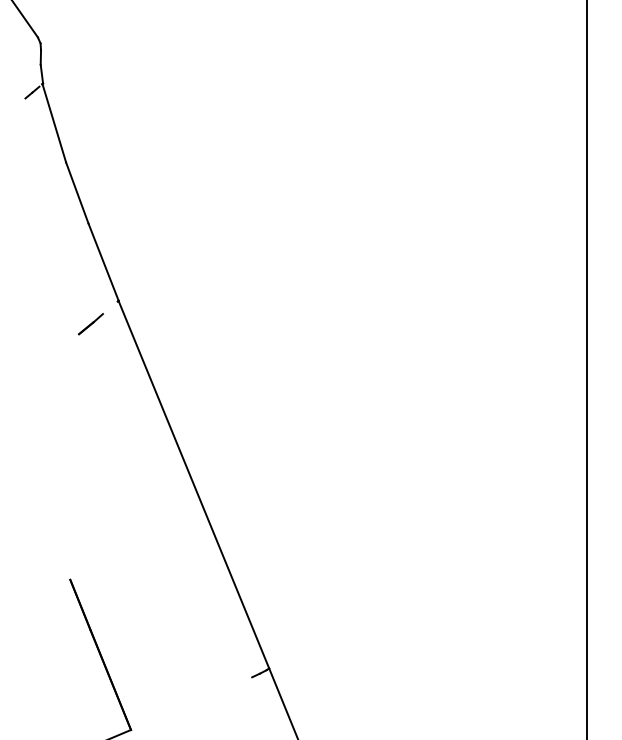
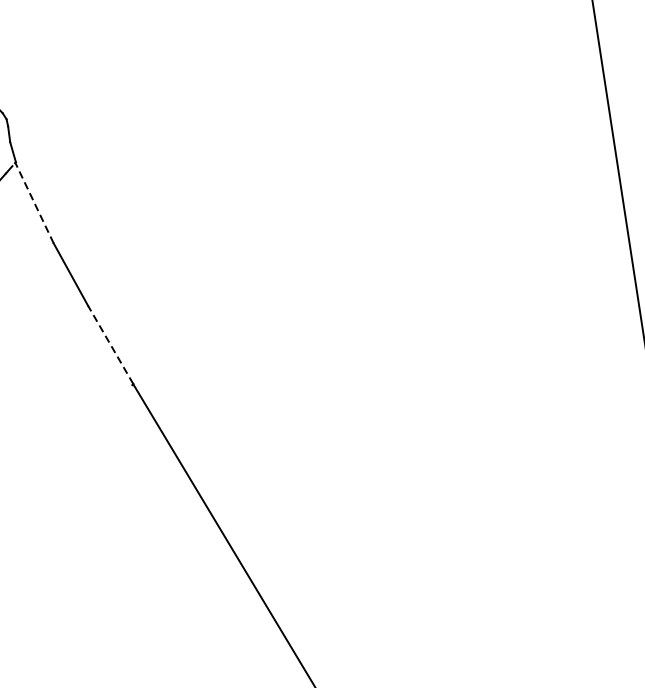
line: (54, 122) -> (34, 202), solid -> dashed
line: (103, 261) -> (110, 344), solid -> dashed
line: (90, 324) -> (106, 414), removed

